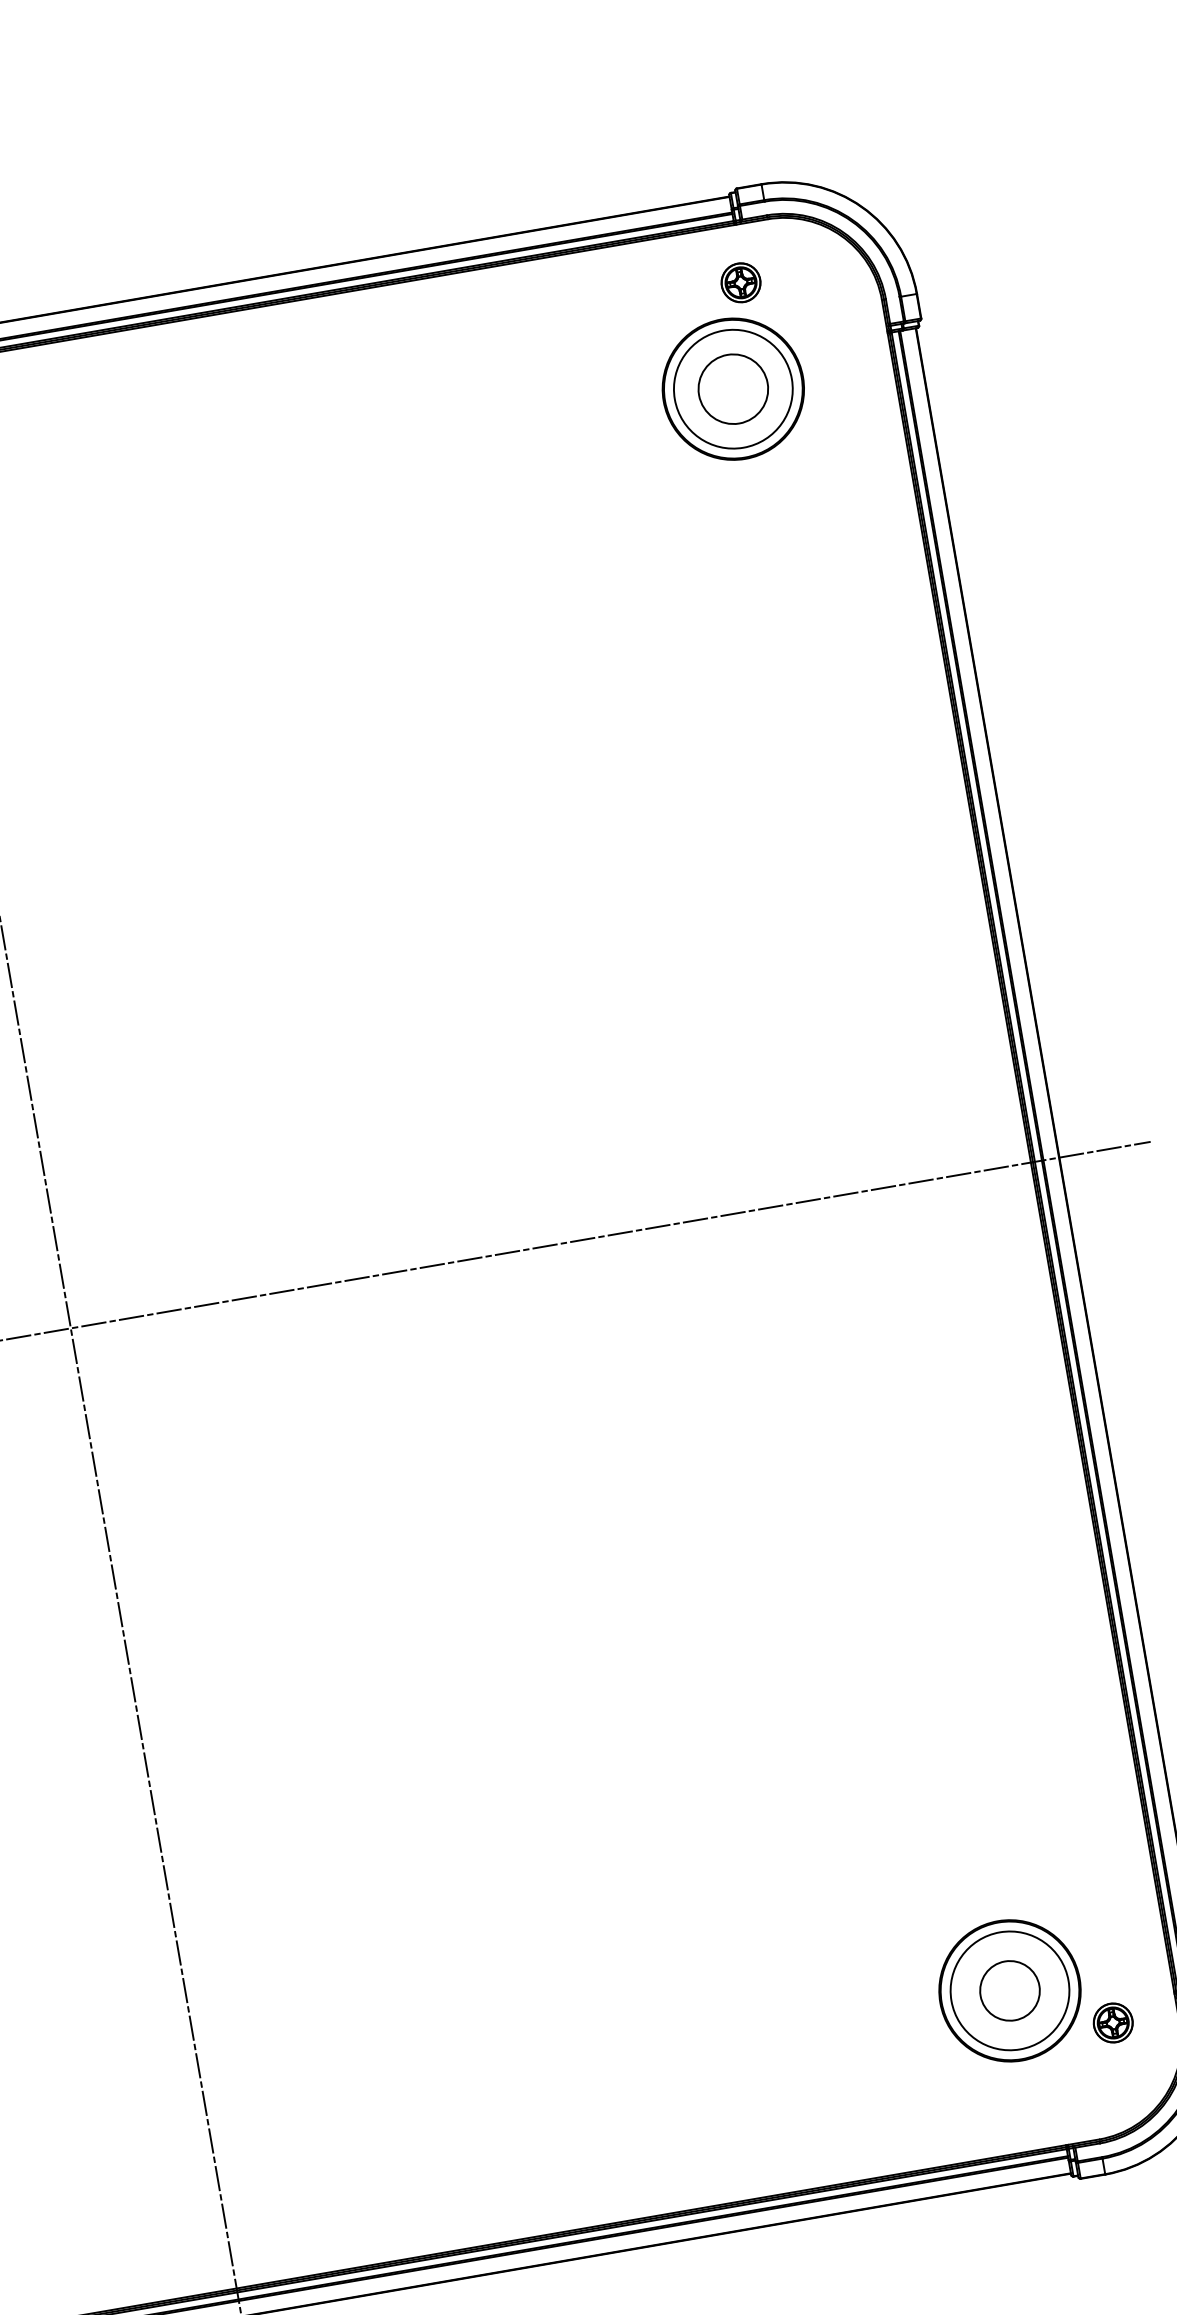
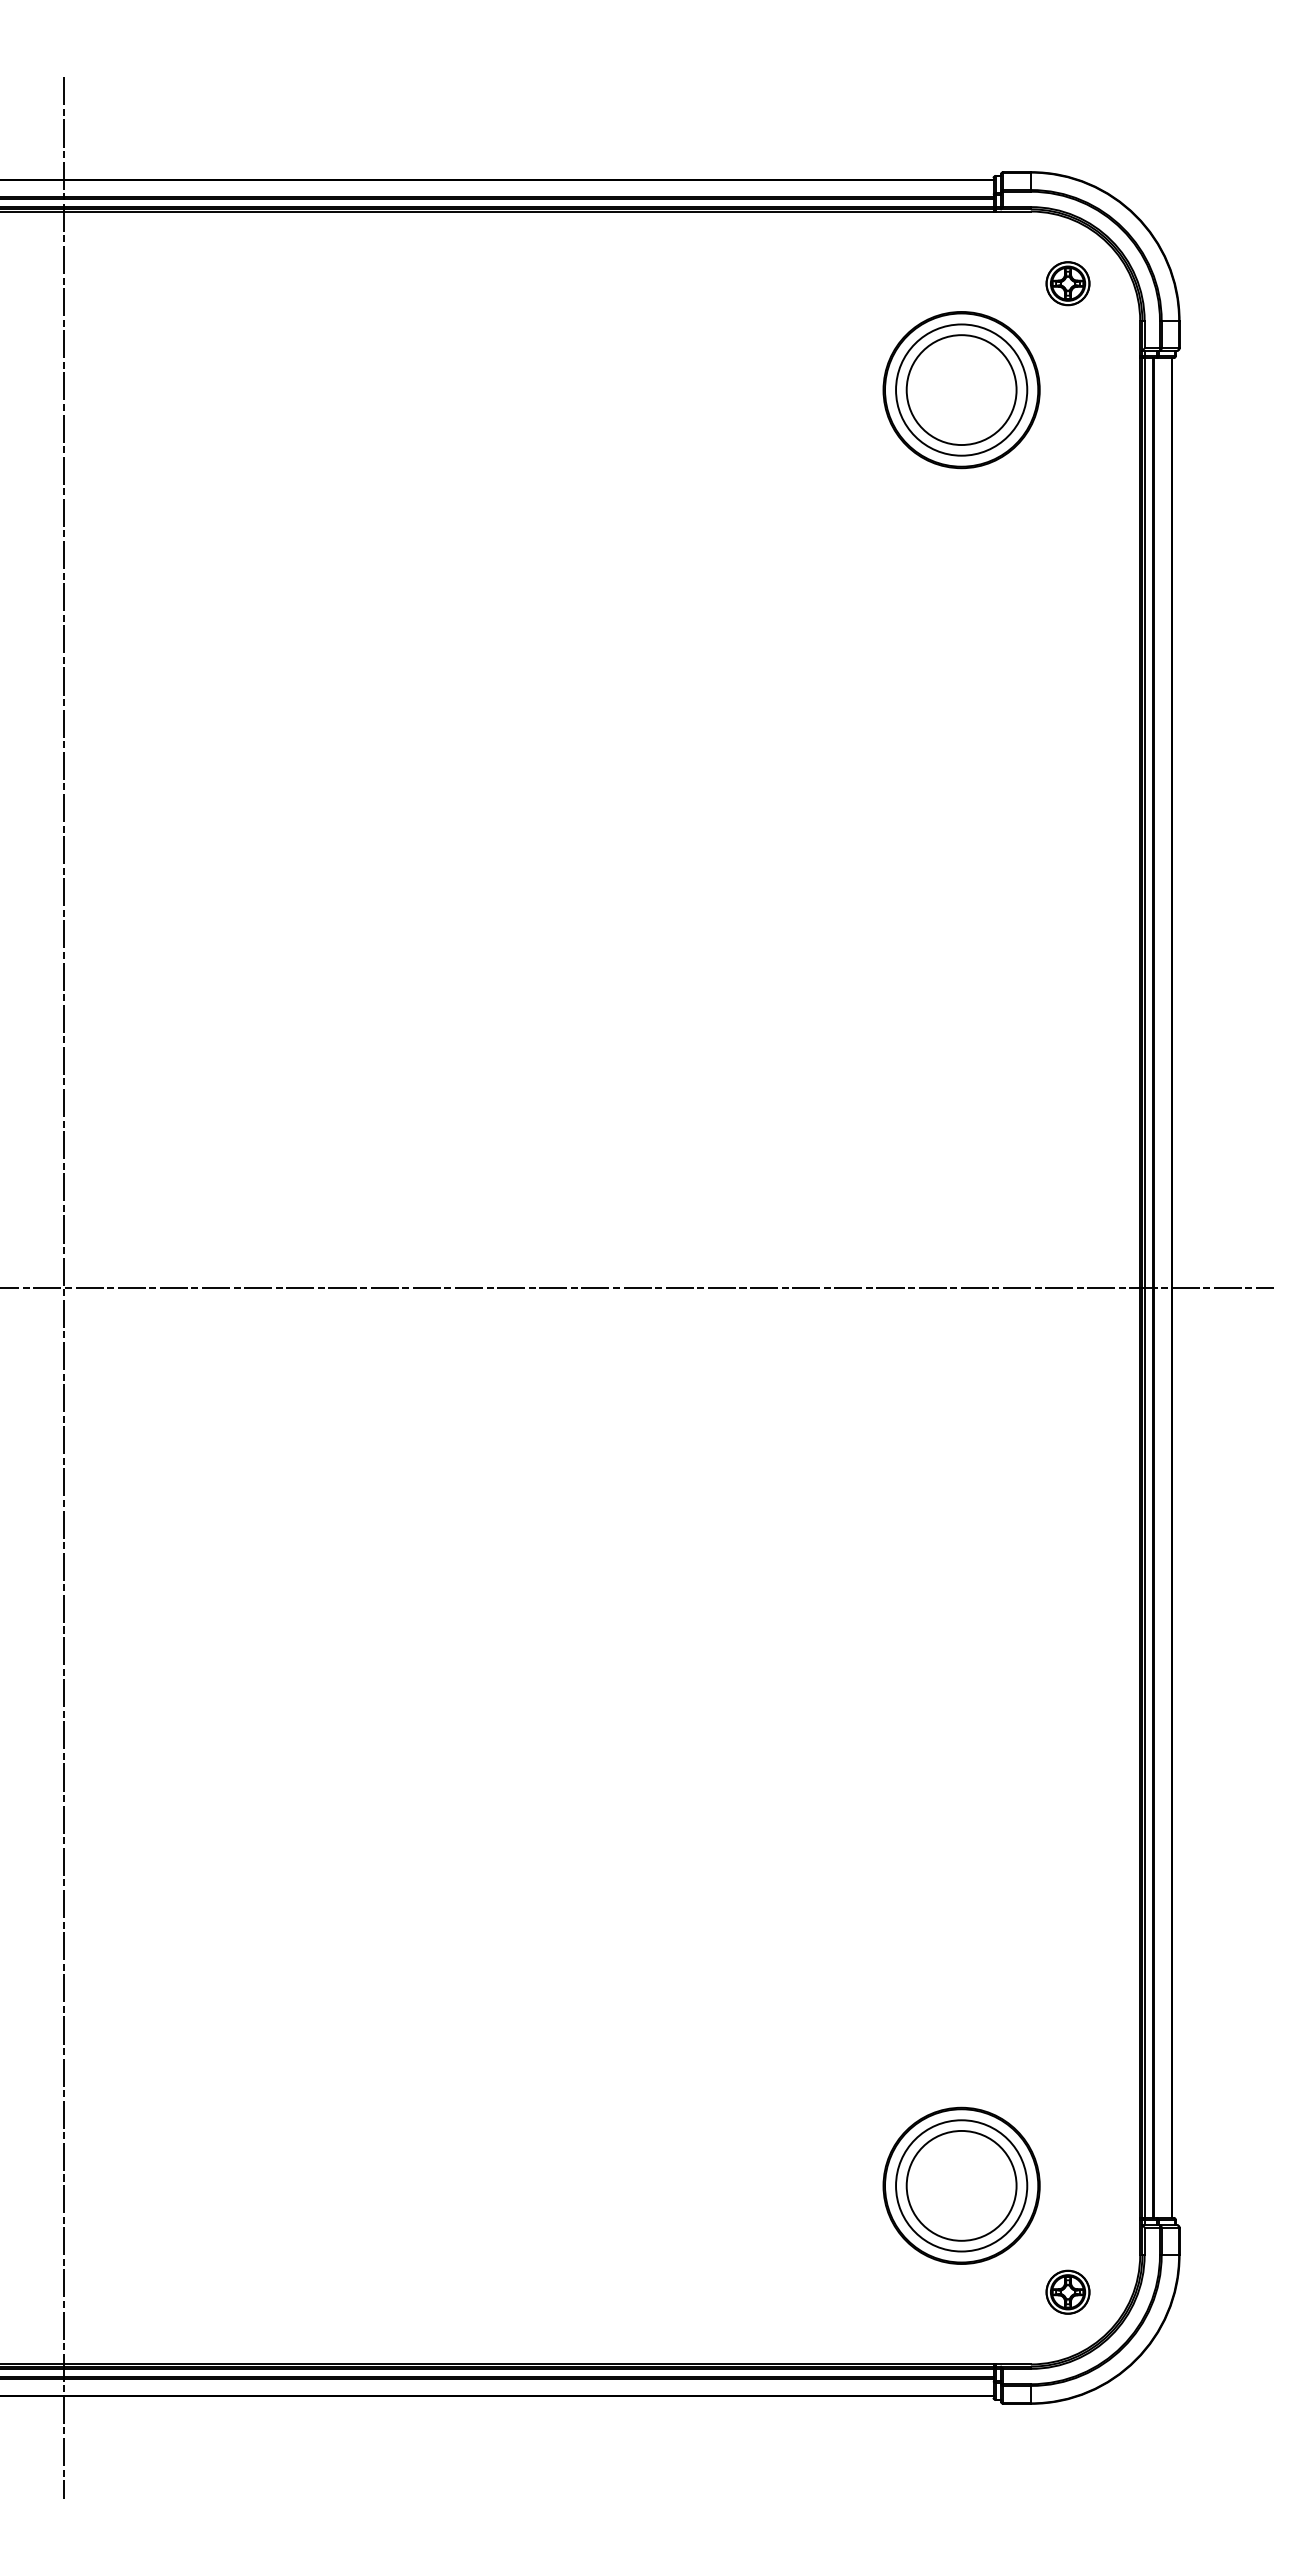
part: (740, 282) -> (1067, 283), moved
circle: (733, 389) -> (961, 390), size x1.43
circle: (1009, 1990) -> (961, 2185), size x1.67
part: (1112, 2022) -> (1067, 2291), moved

